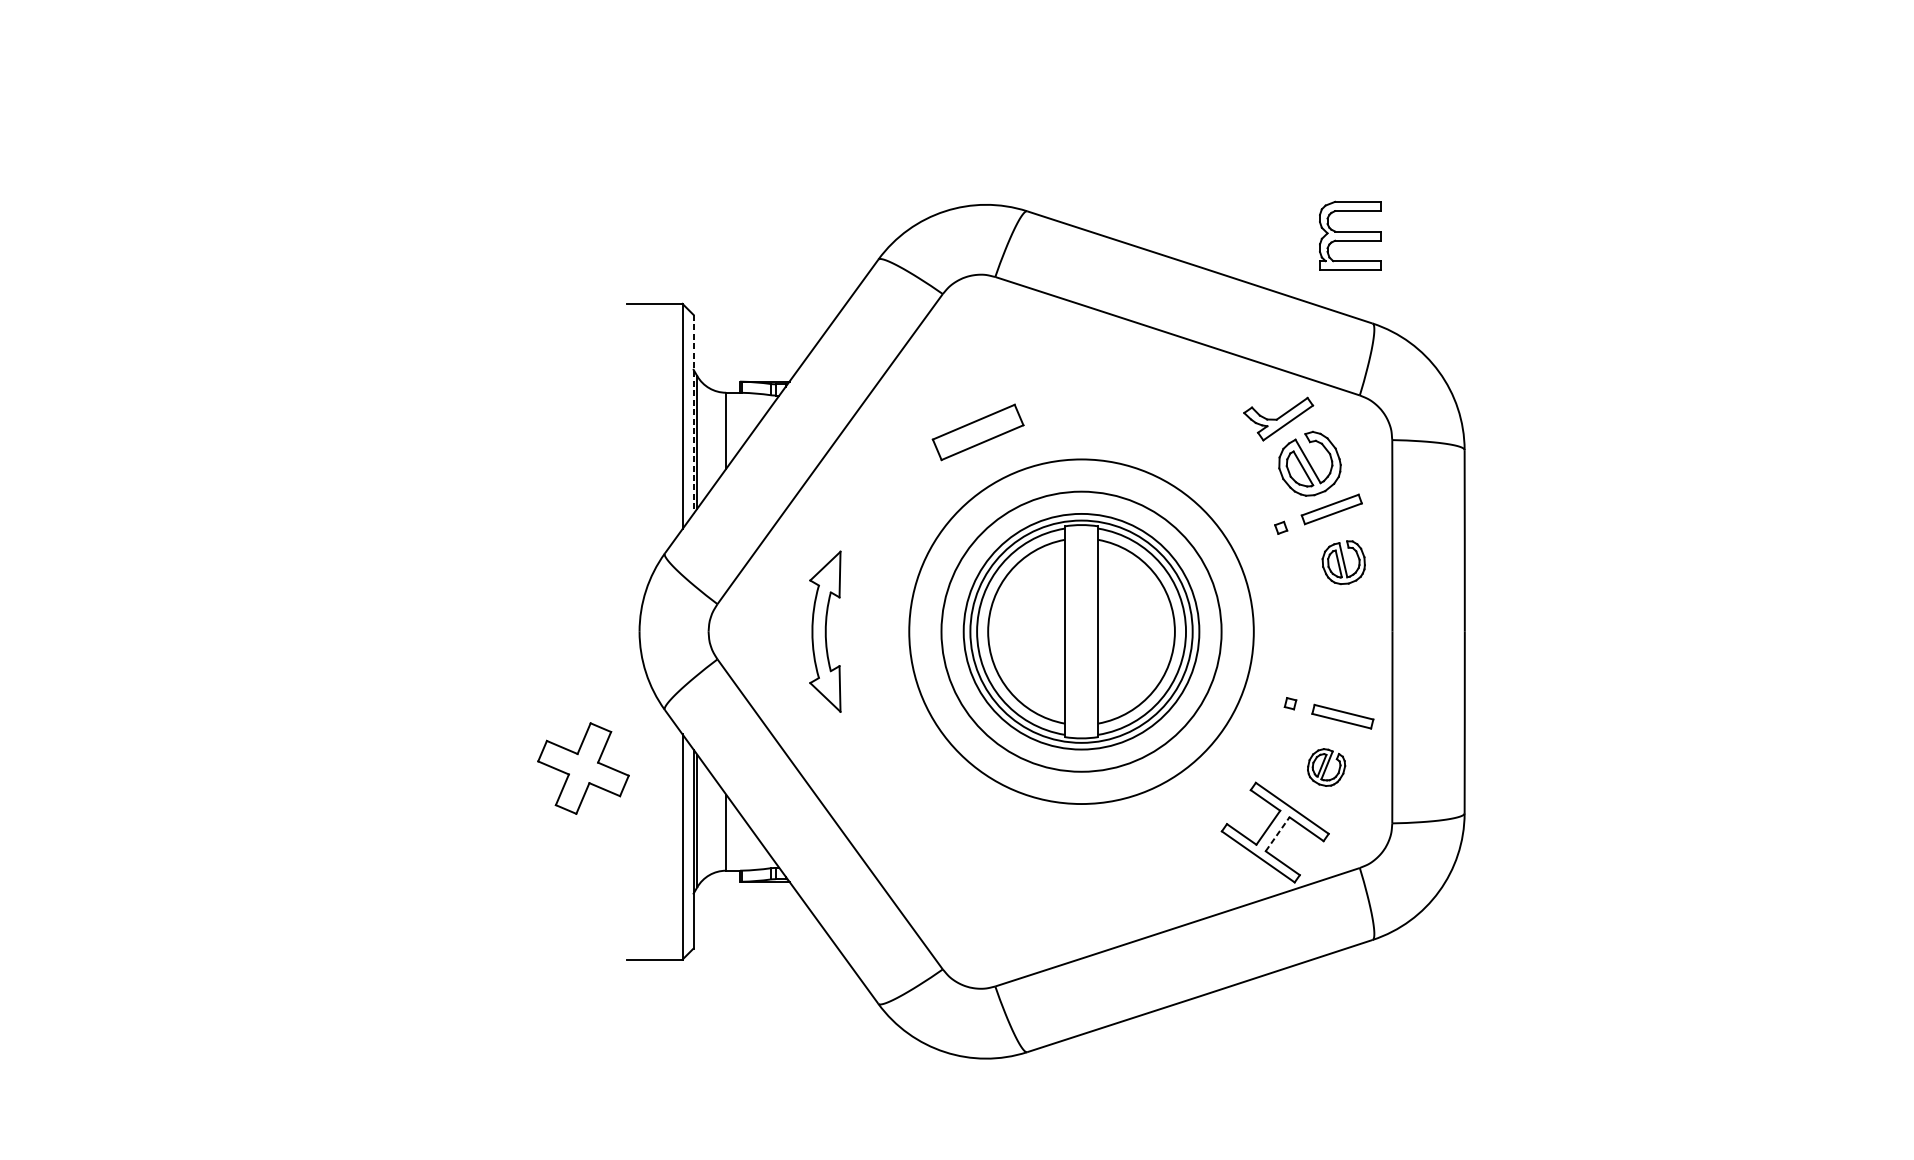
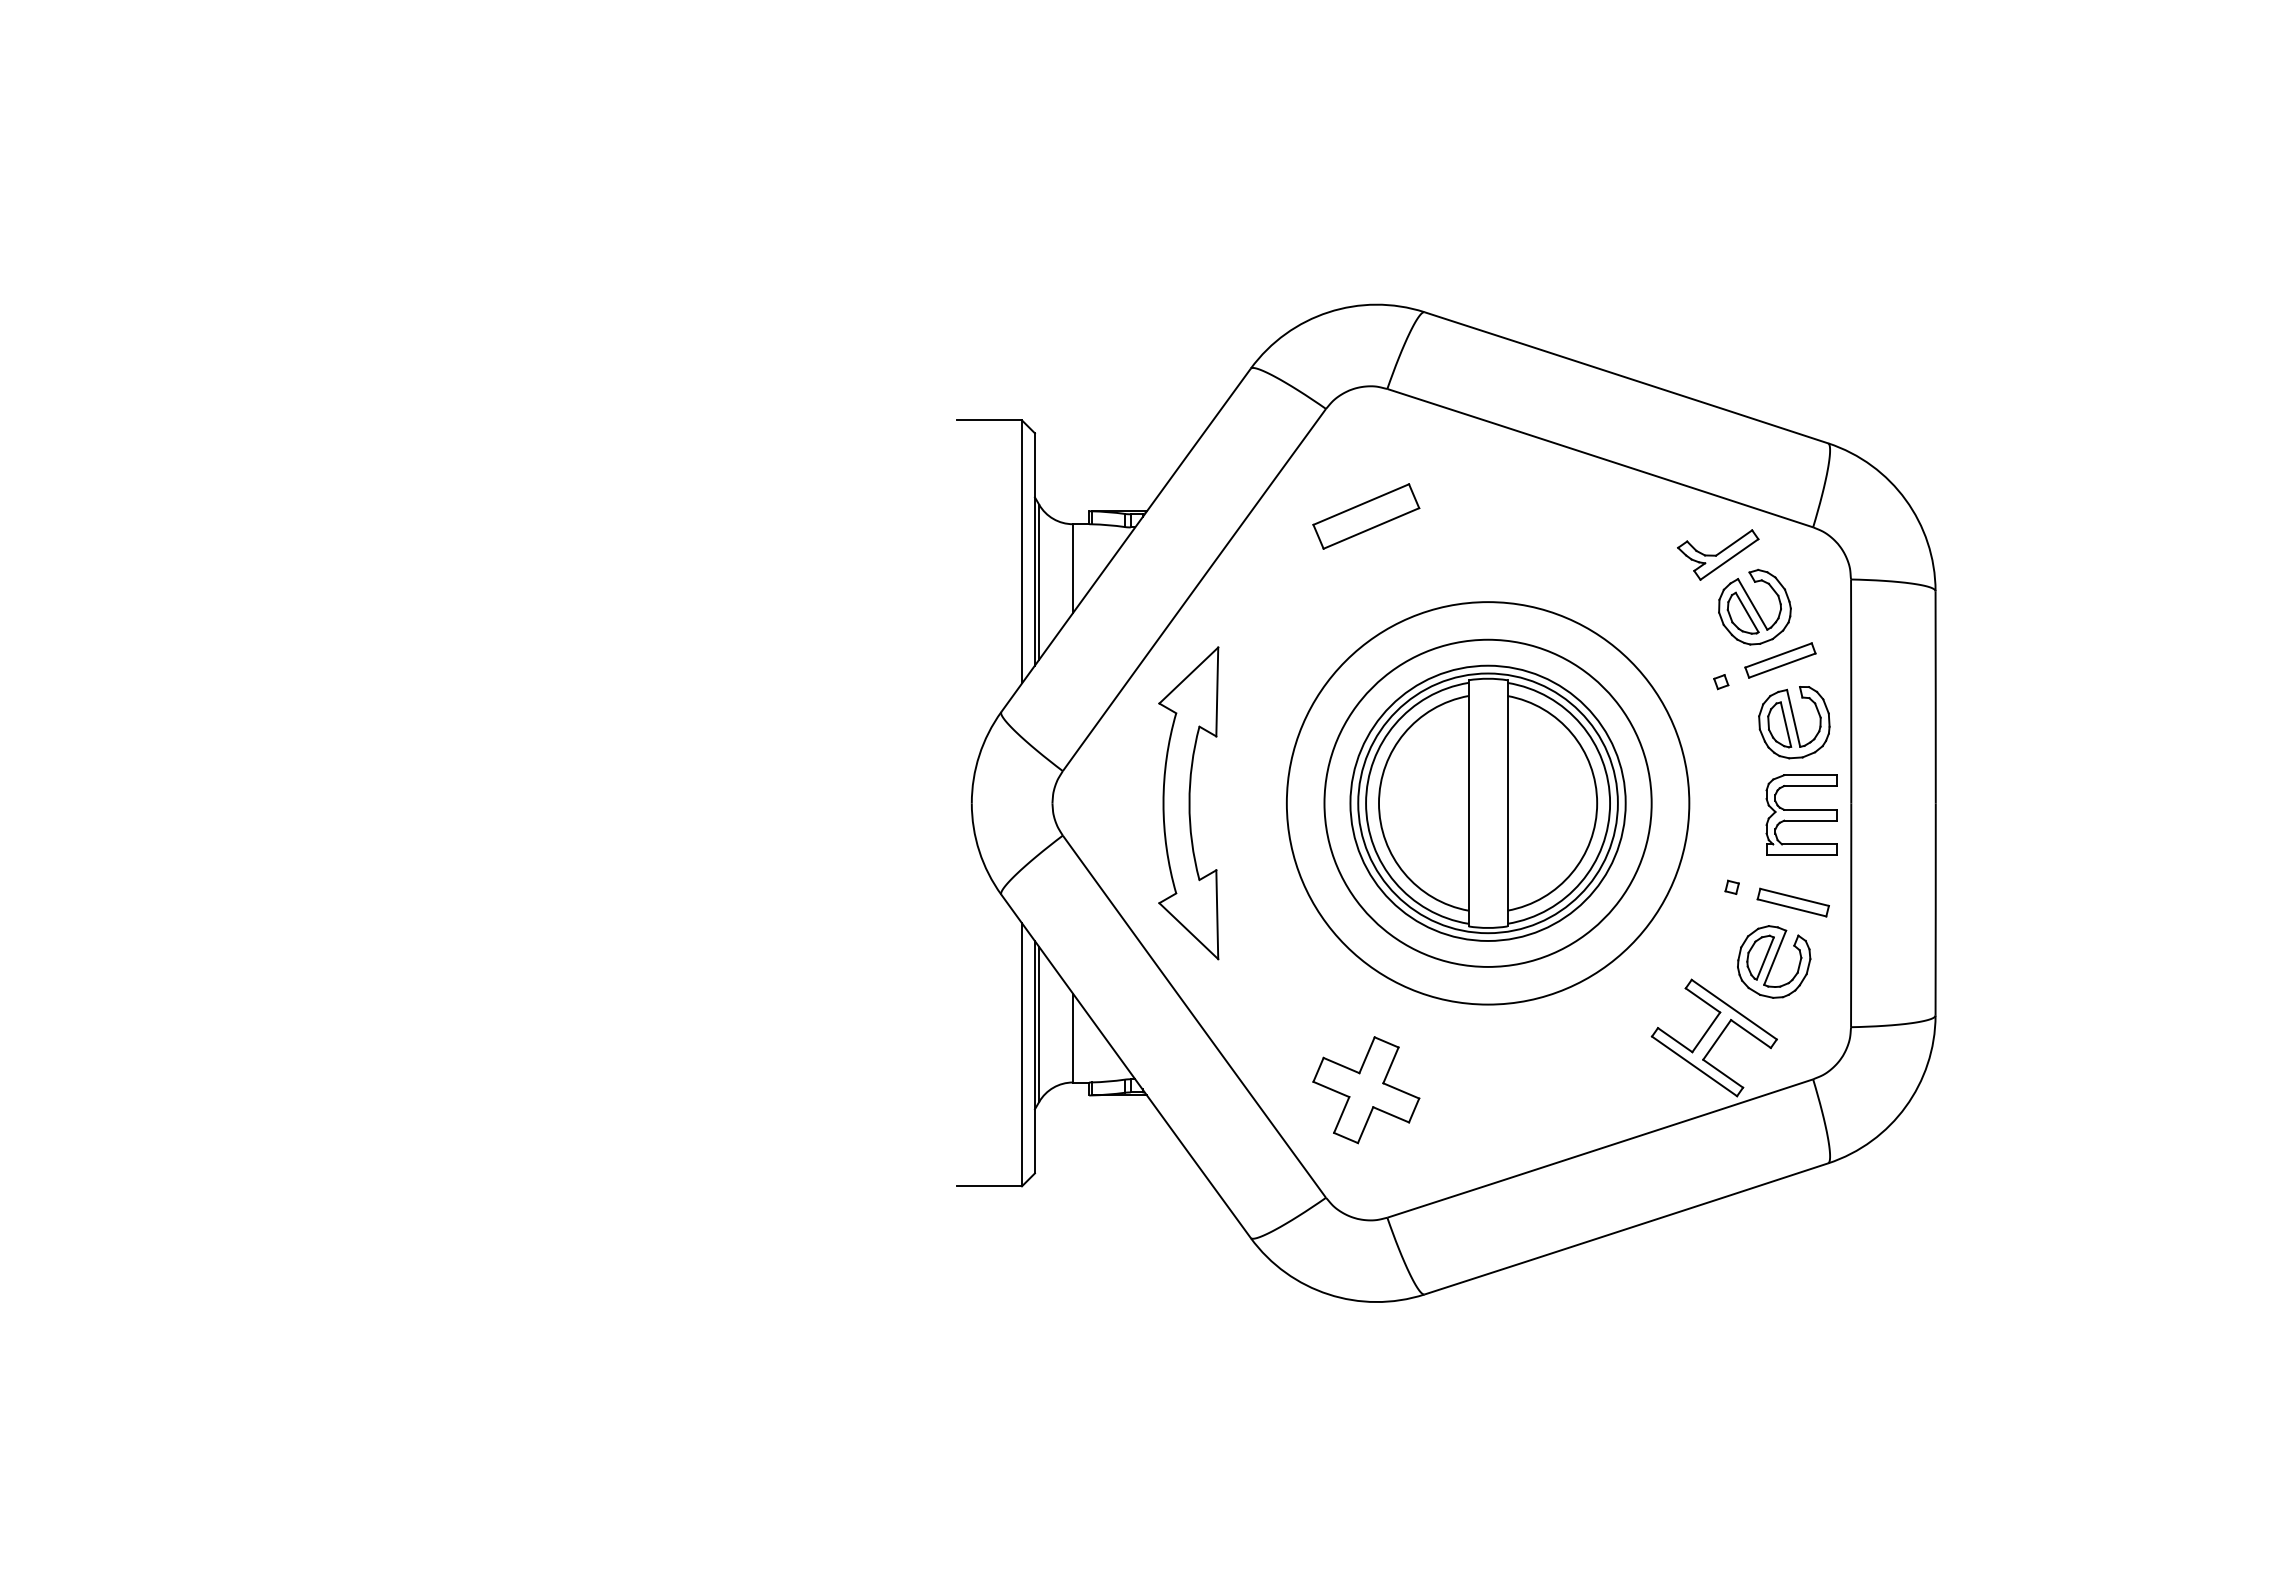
part: (1349, 235) -> (1801, 814), moved
line: (693, 414) -> (1034, 549), dashed -> solid
part: (978, 432) -> (1366, 516), moved
part: (1343, 562) -> (1794, 722), size x1.43
part: (825, 631) -> (1188, 803), size x1.67
part: (1326, 767) -> (1774, 961), size x1.67
part: (583, 768) -> (1366, 1090), moved
line: (1277, 833) -> (1717, 1039), dashed -> solid

